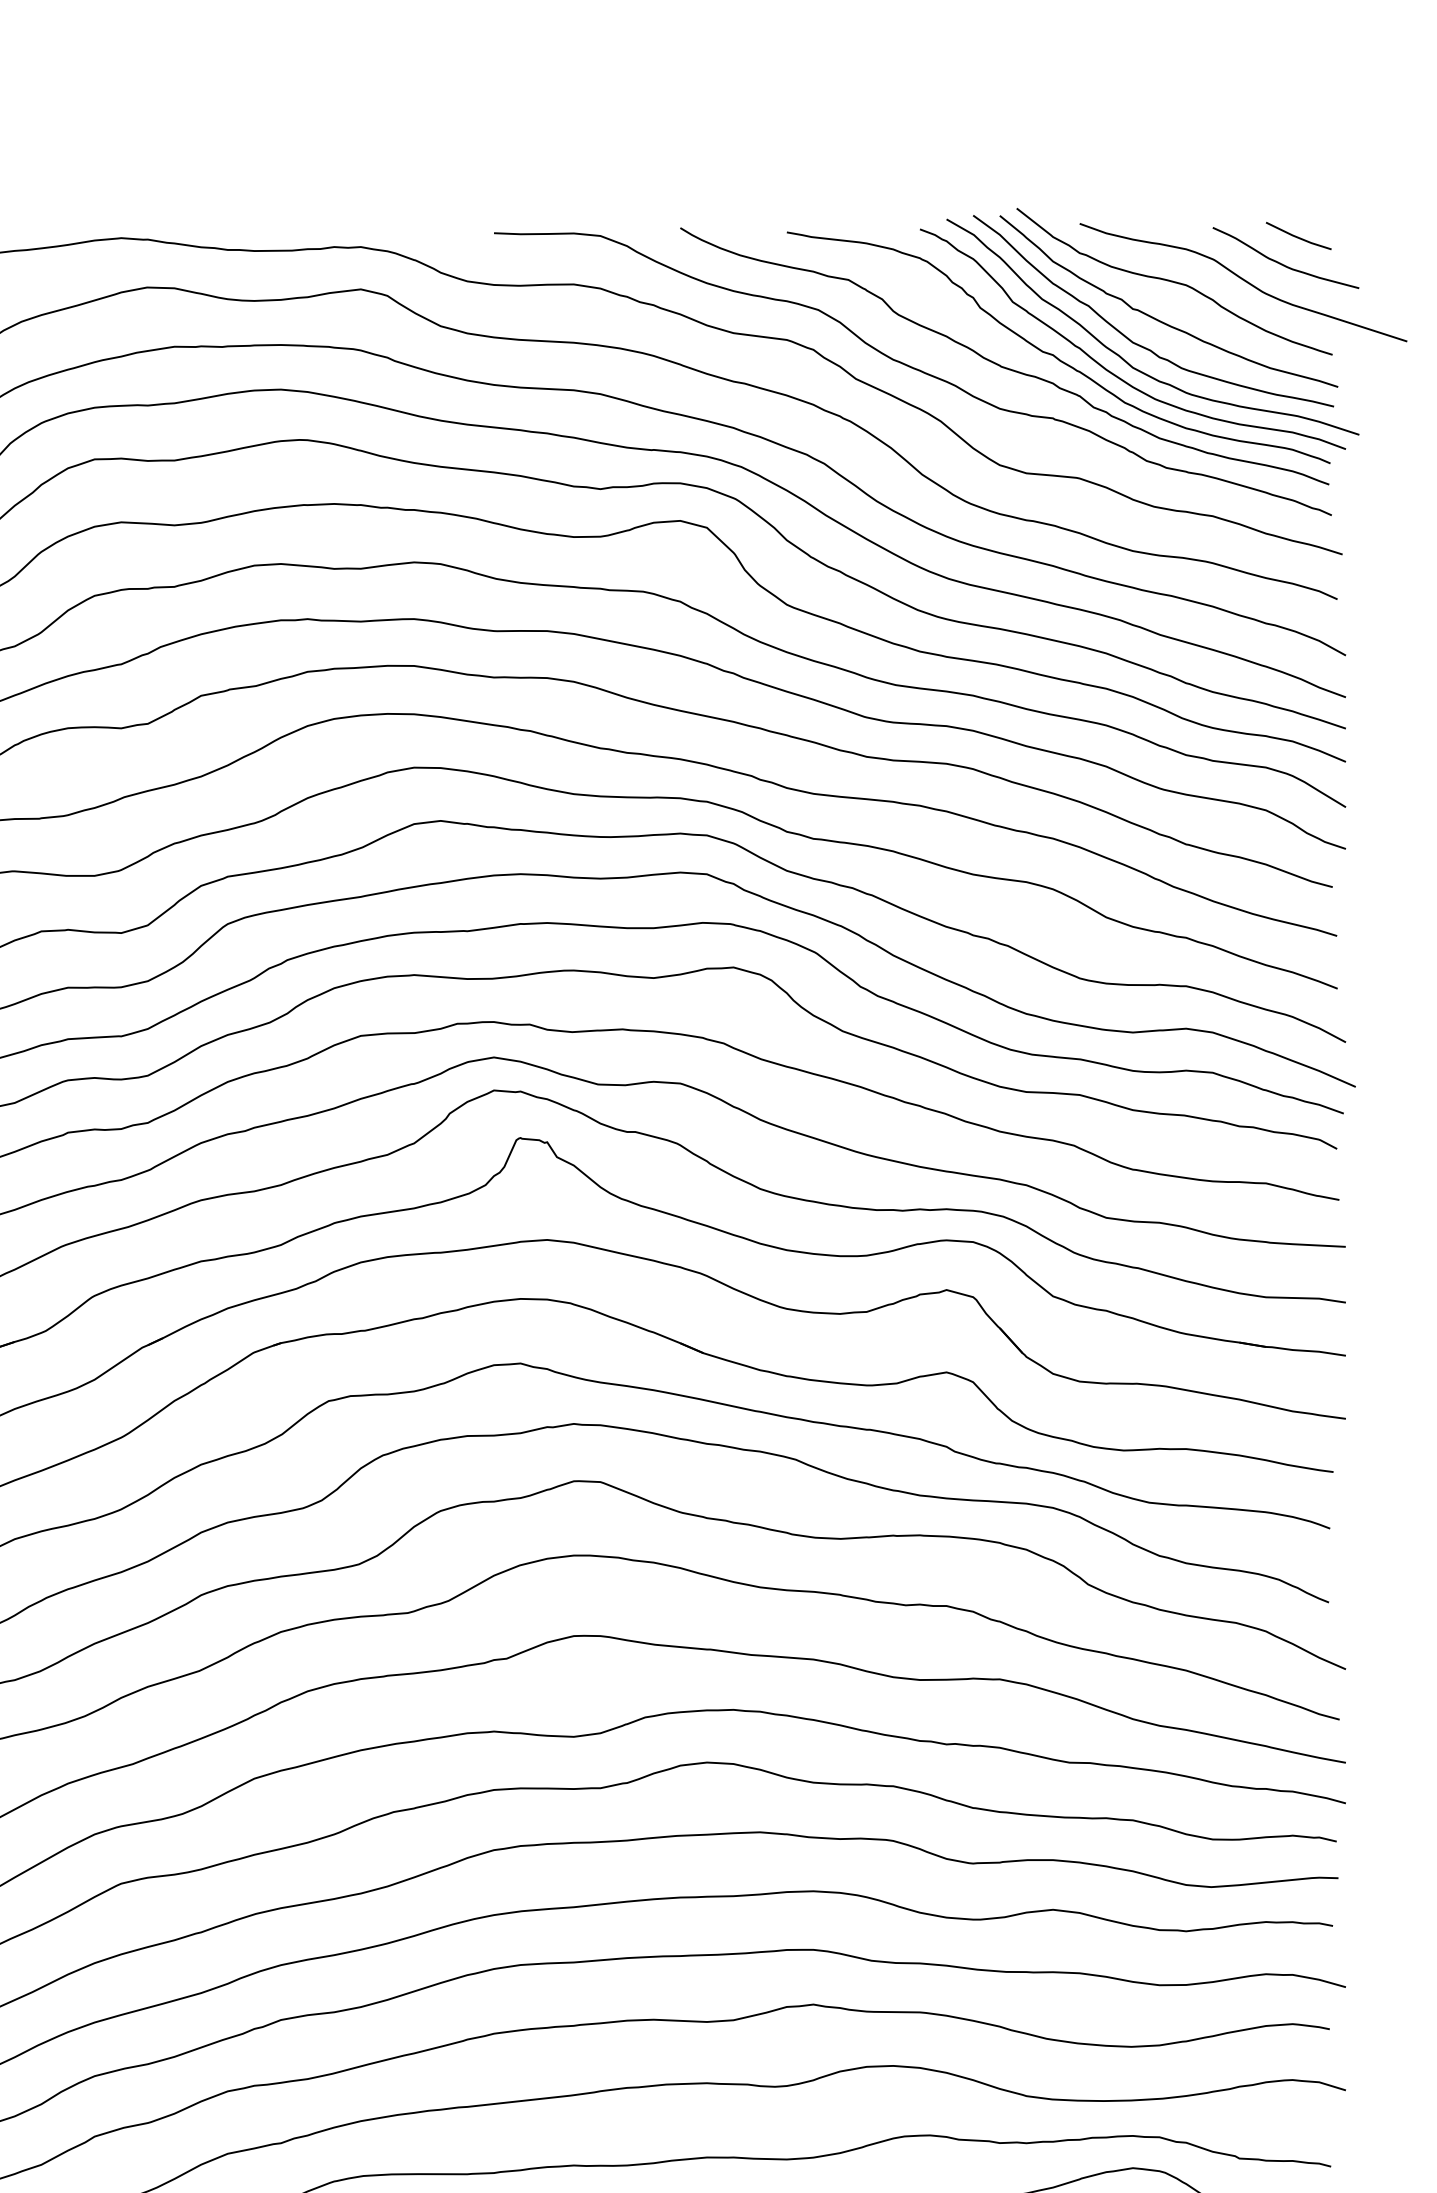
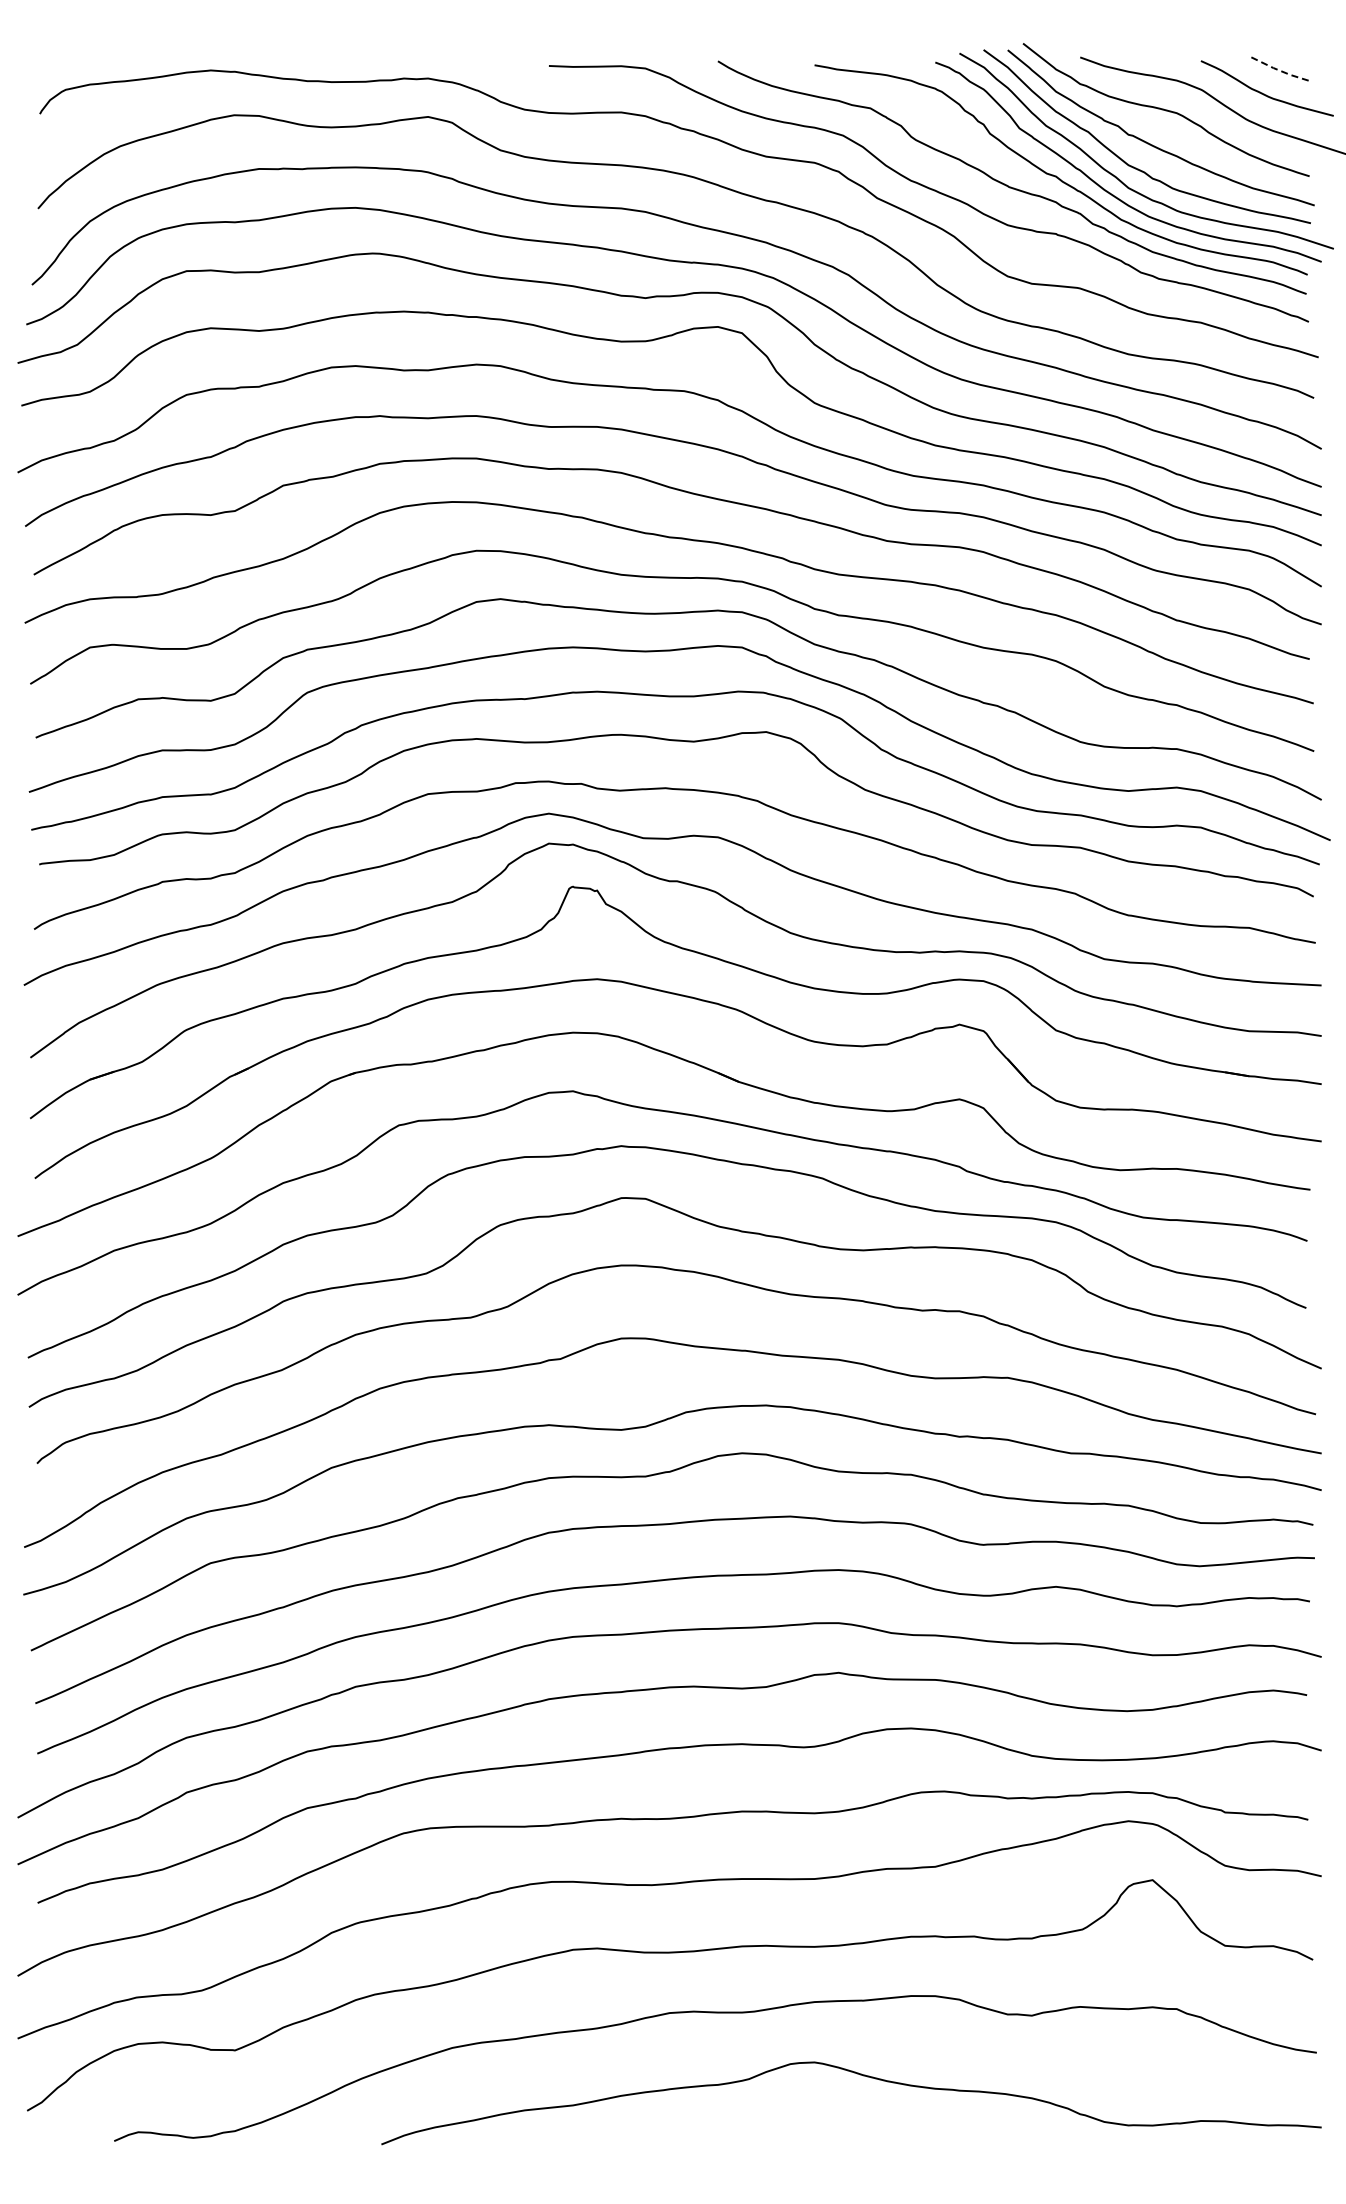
line: (1298, 238) -> (1278, 70), solid -> dashed

